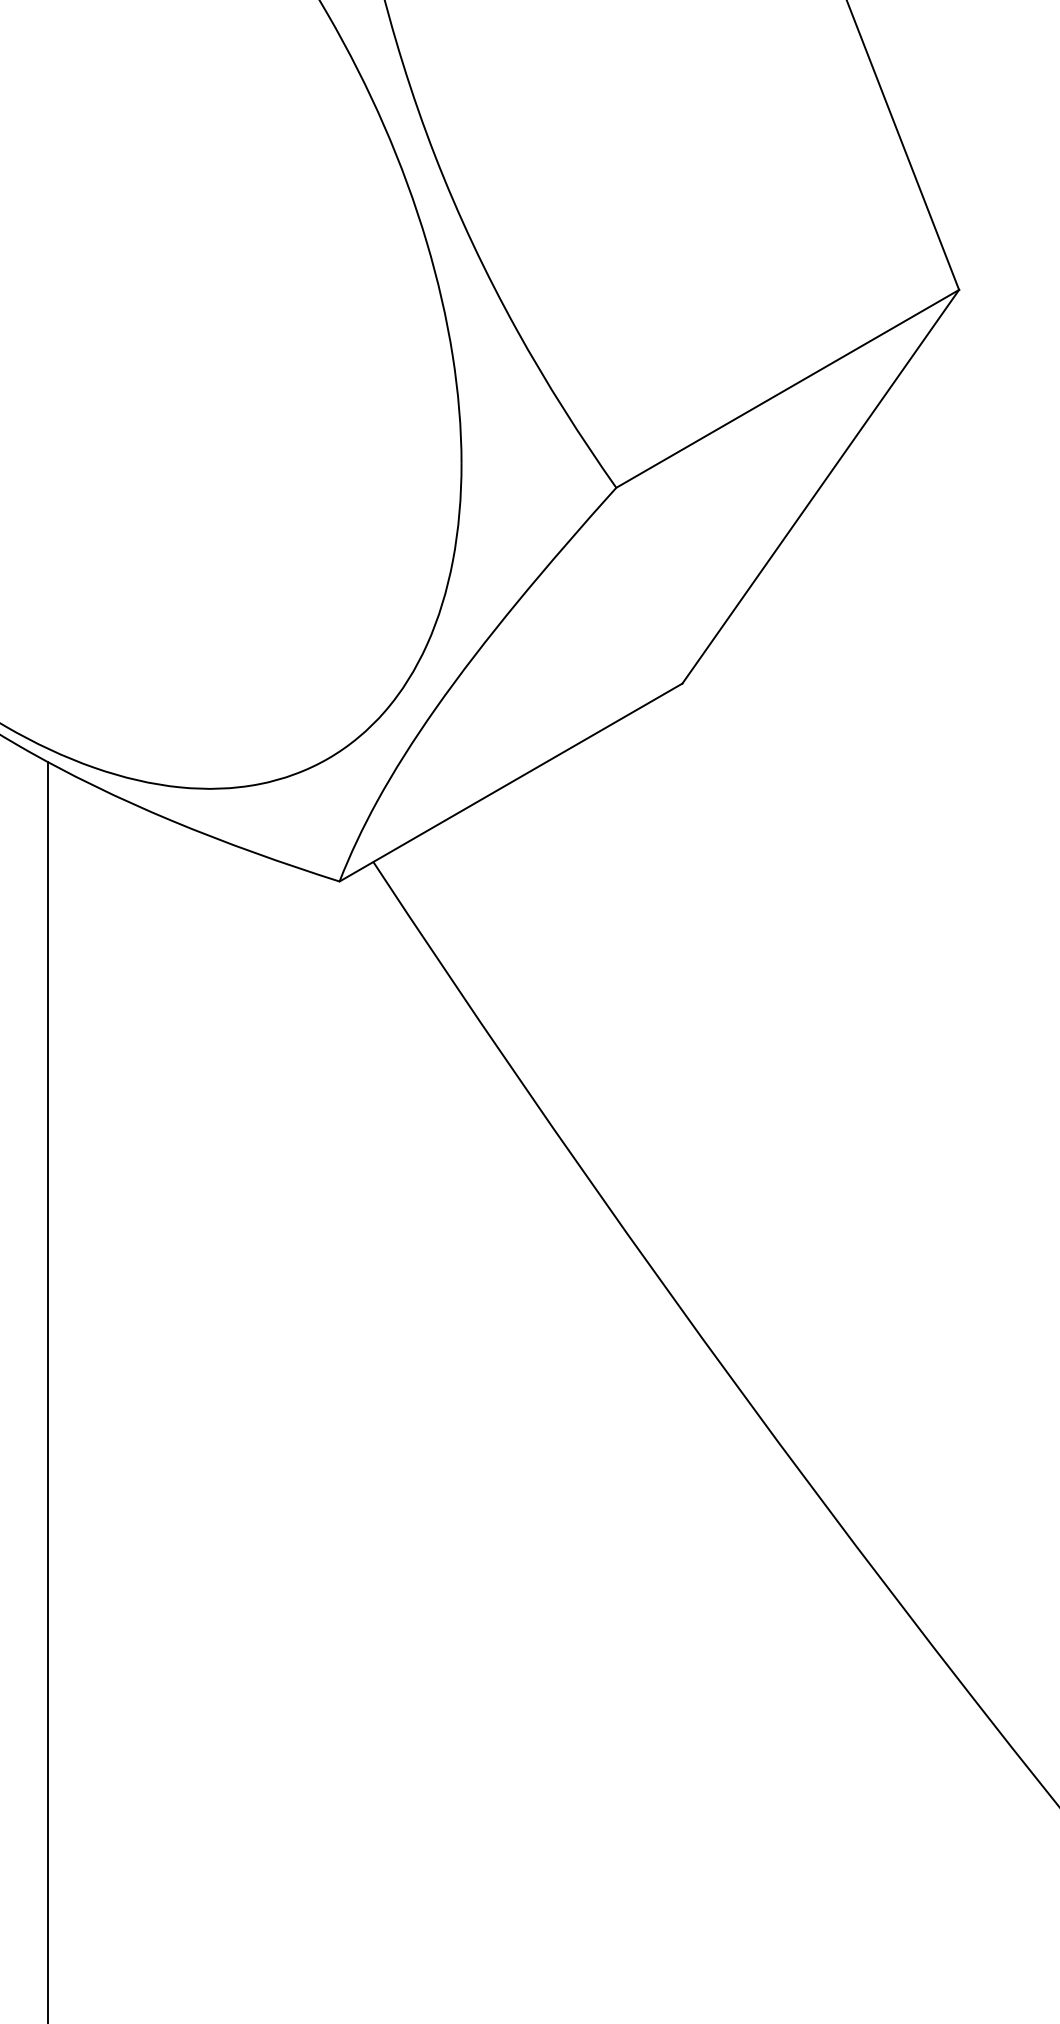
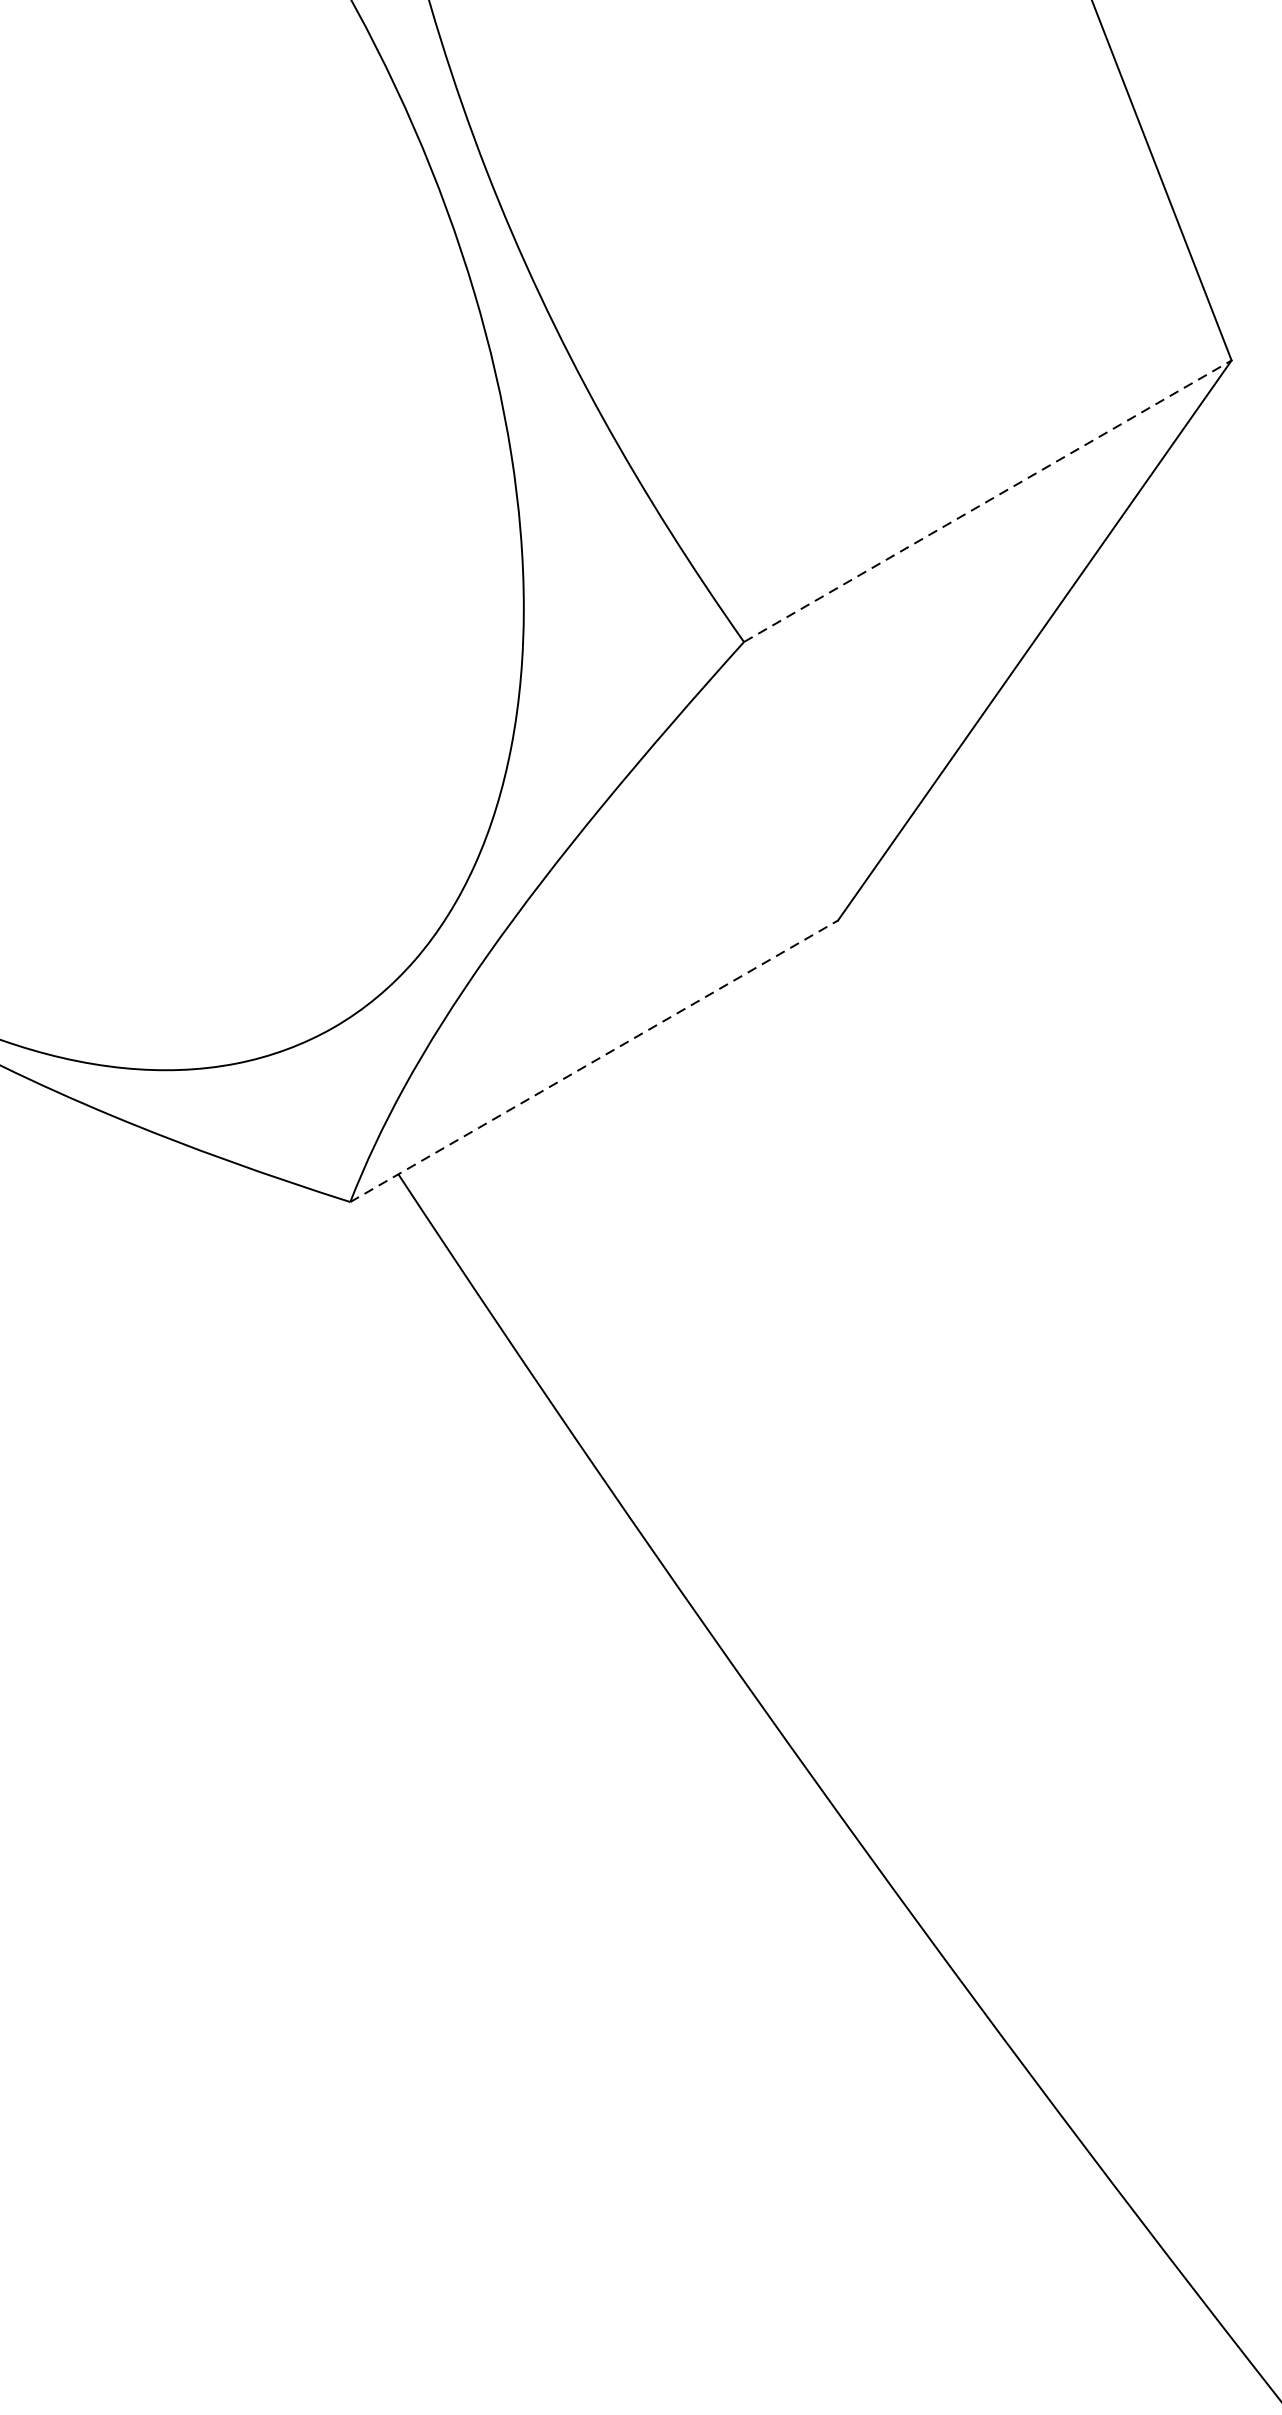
line: (787, 388) -> (987, 500), solid -> dashed
line: (510, 782) -> (593, 1061), solid -> dashed

